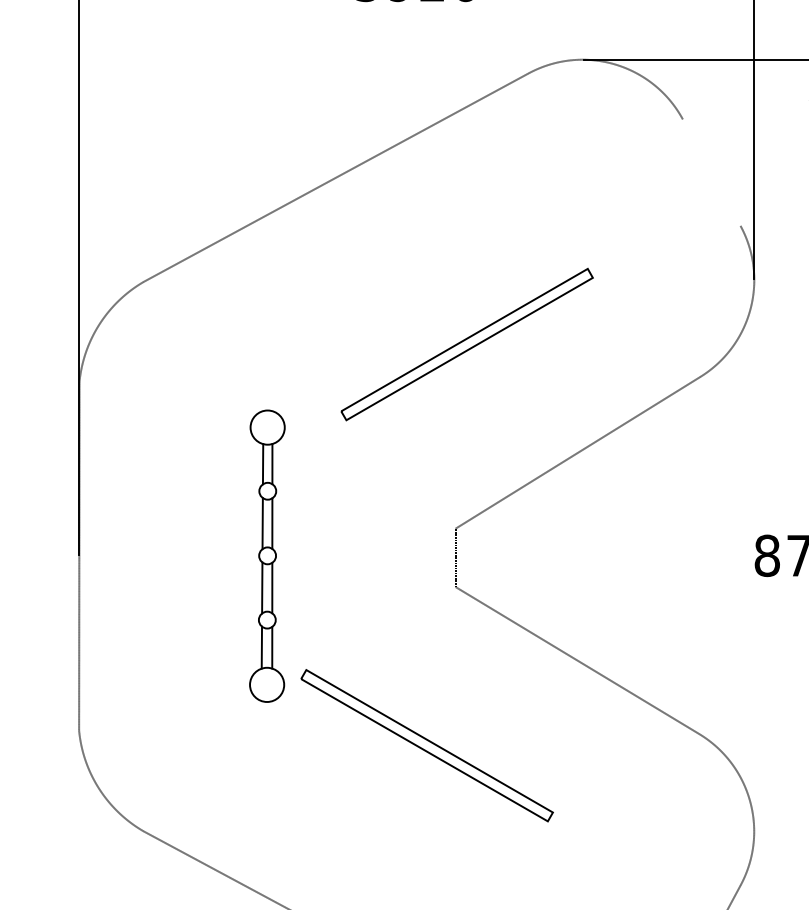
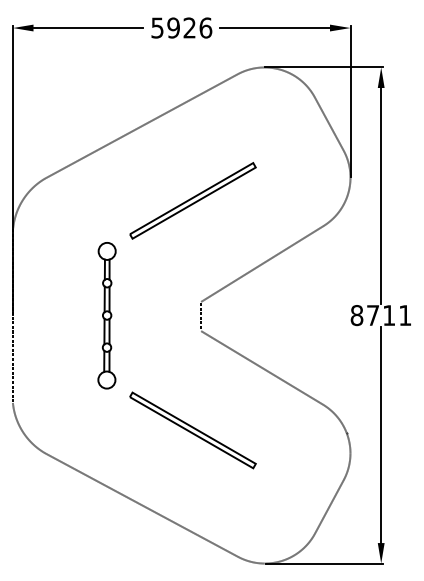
line: (710, 171) -> (328, 123), added
line: (466, 341) -> (192, 199), moved
part: (426, 745) -> (192, 430), moved

